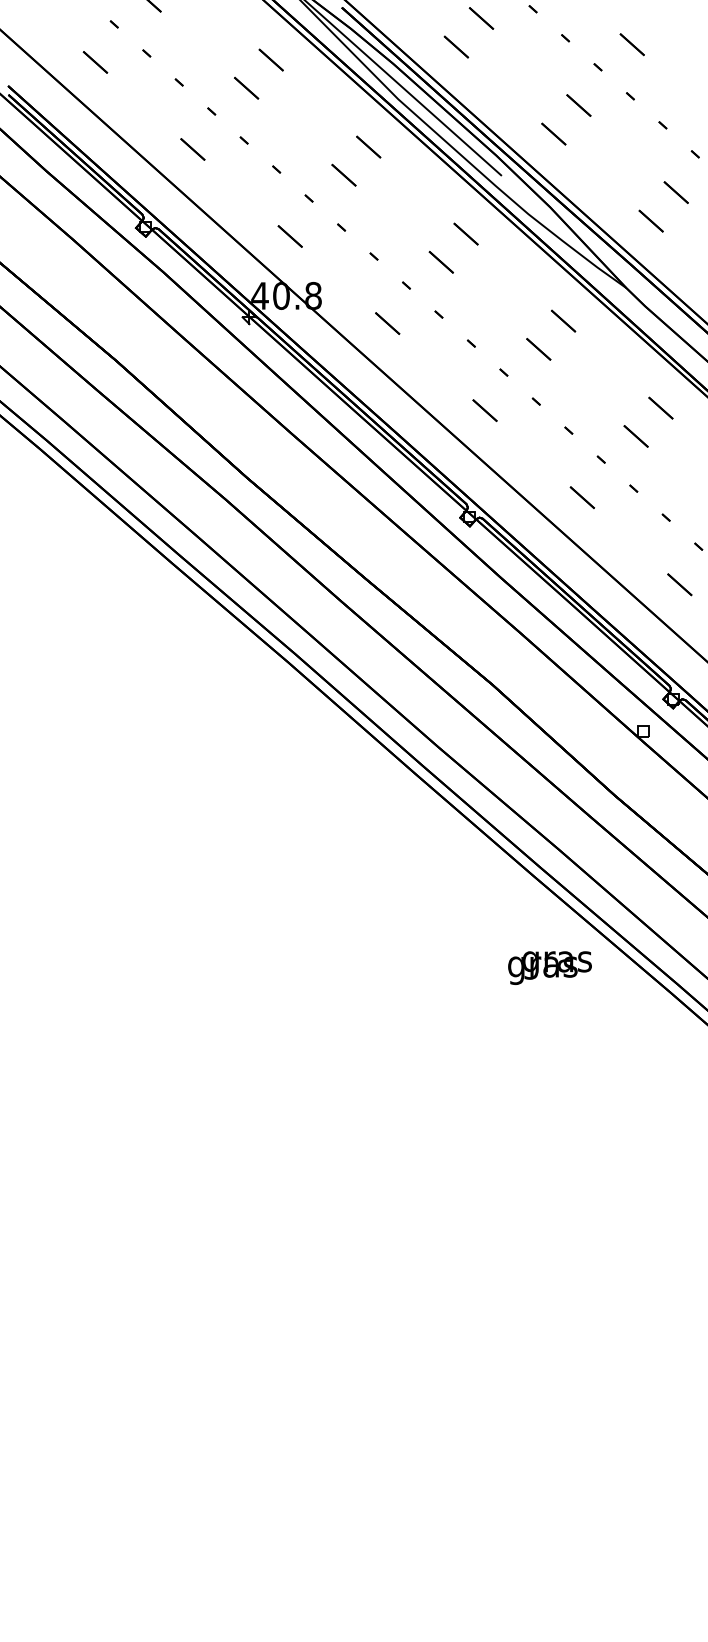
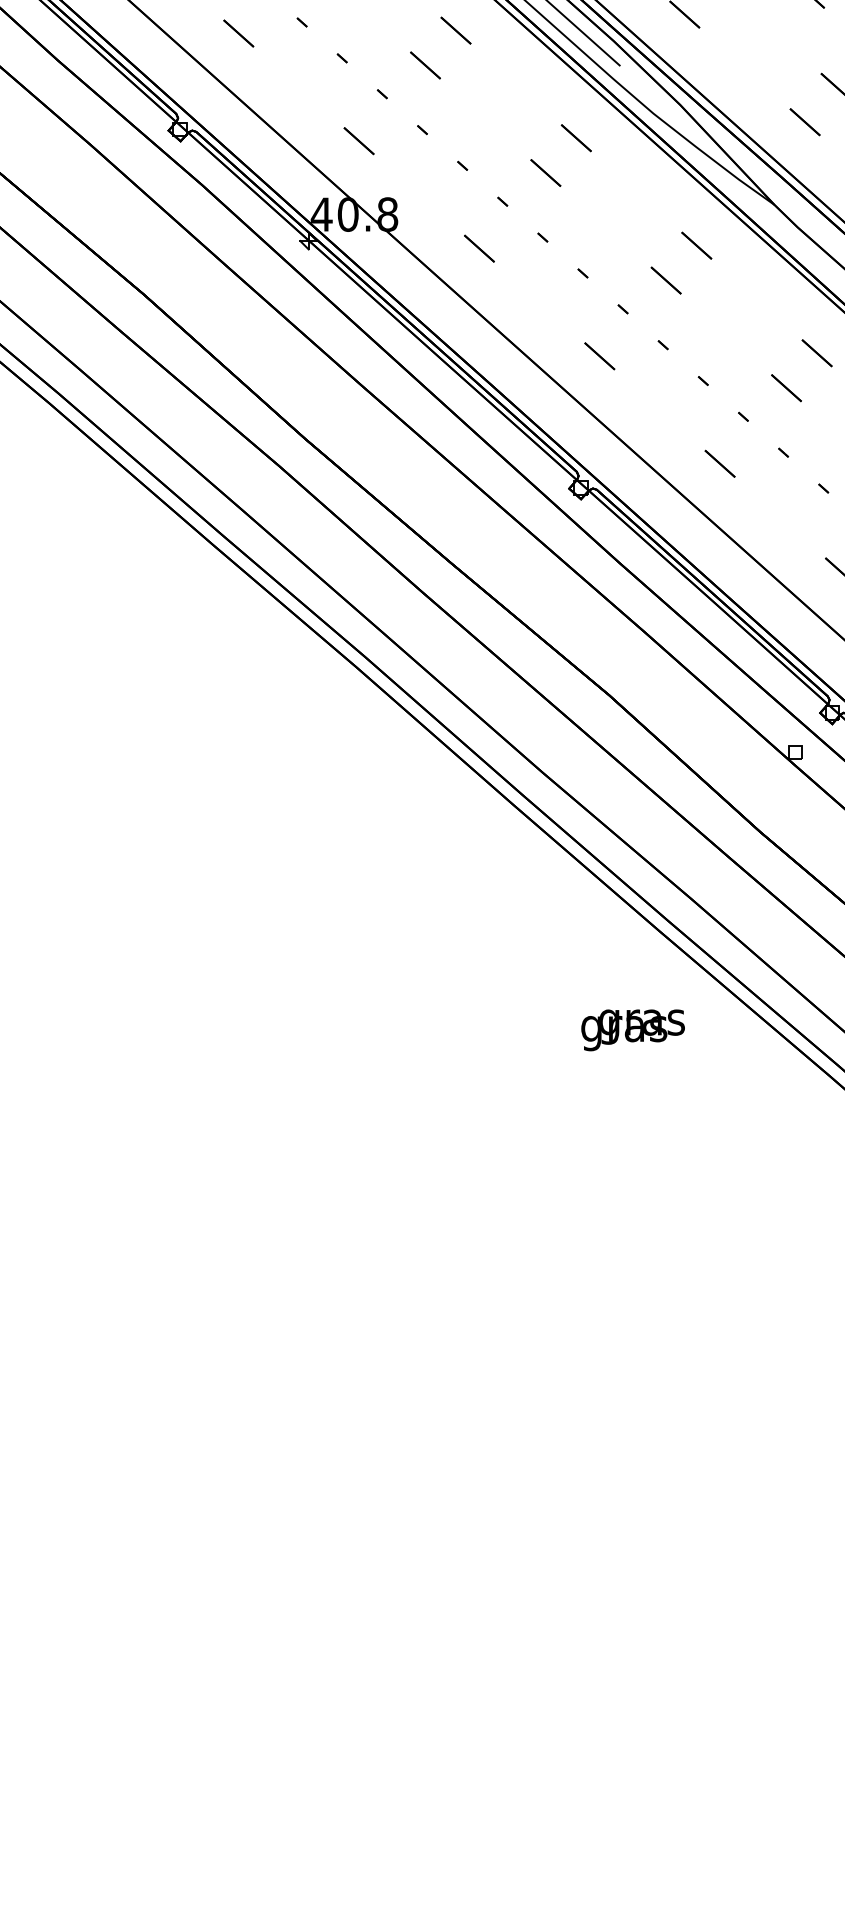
text: (549, 967) -> (632, 1029), moved

